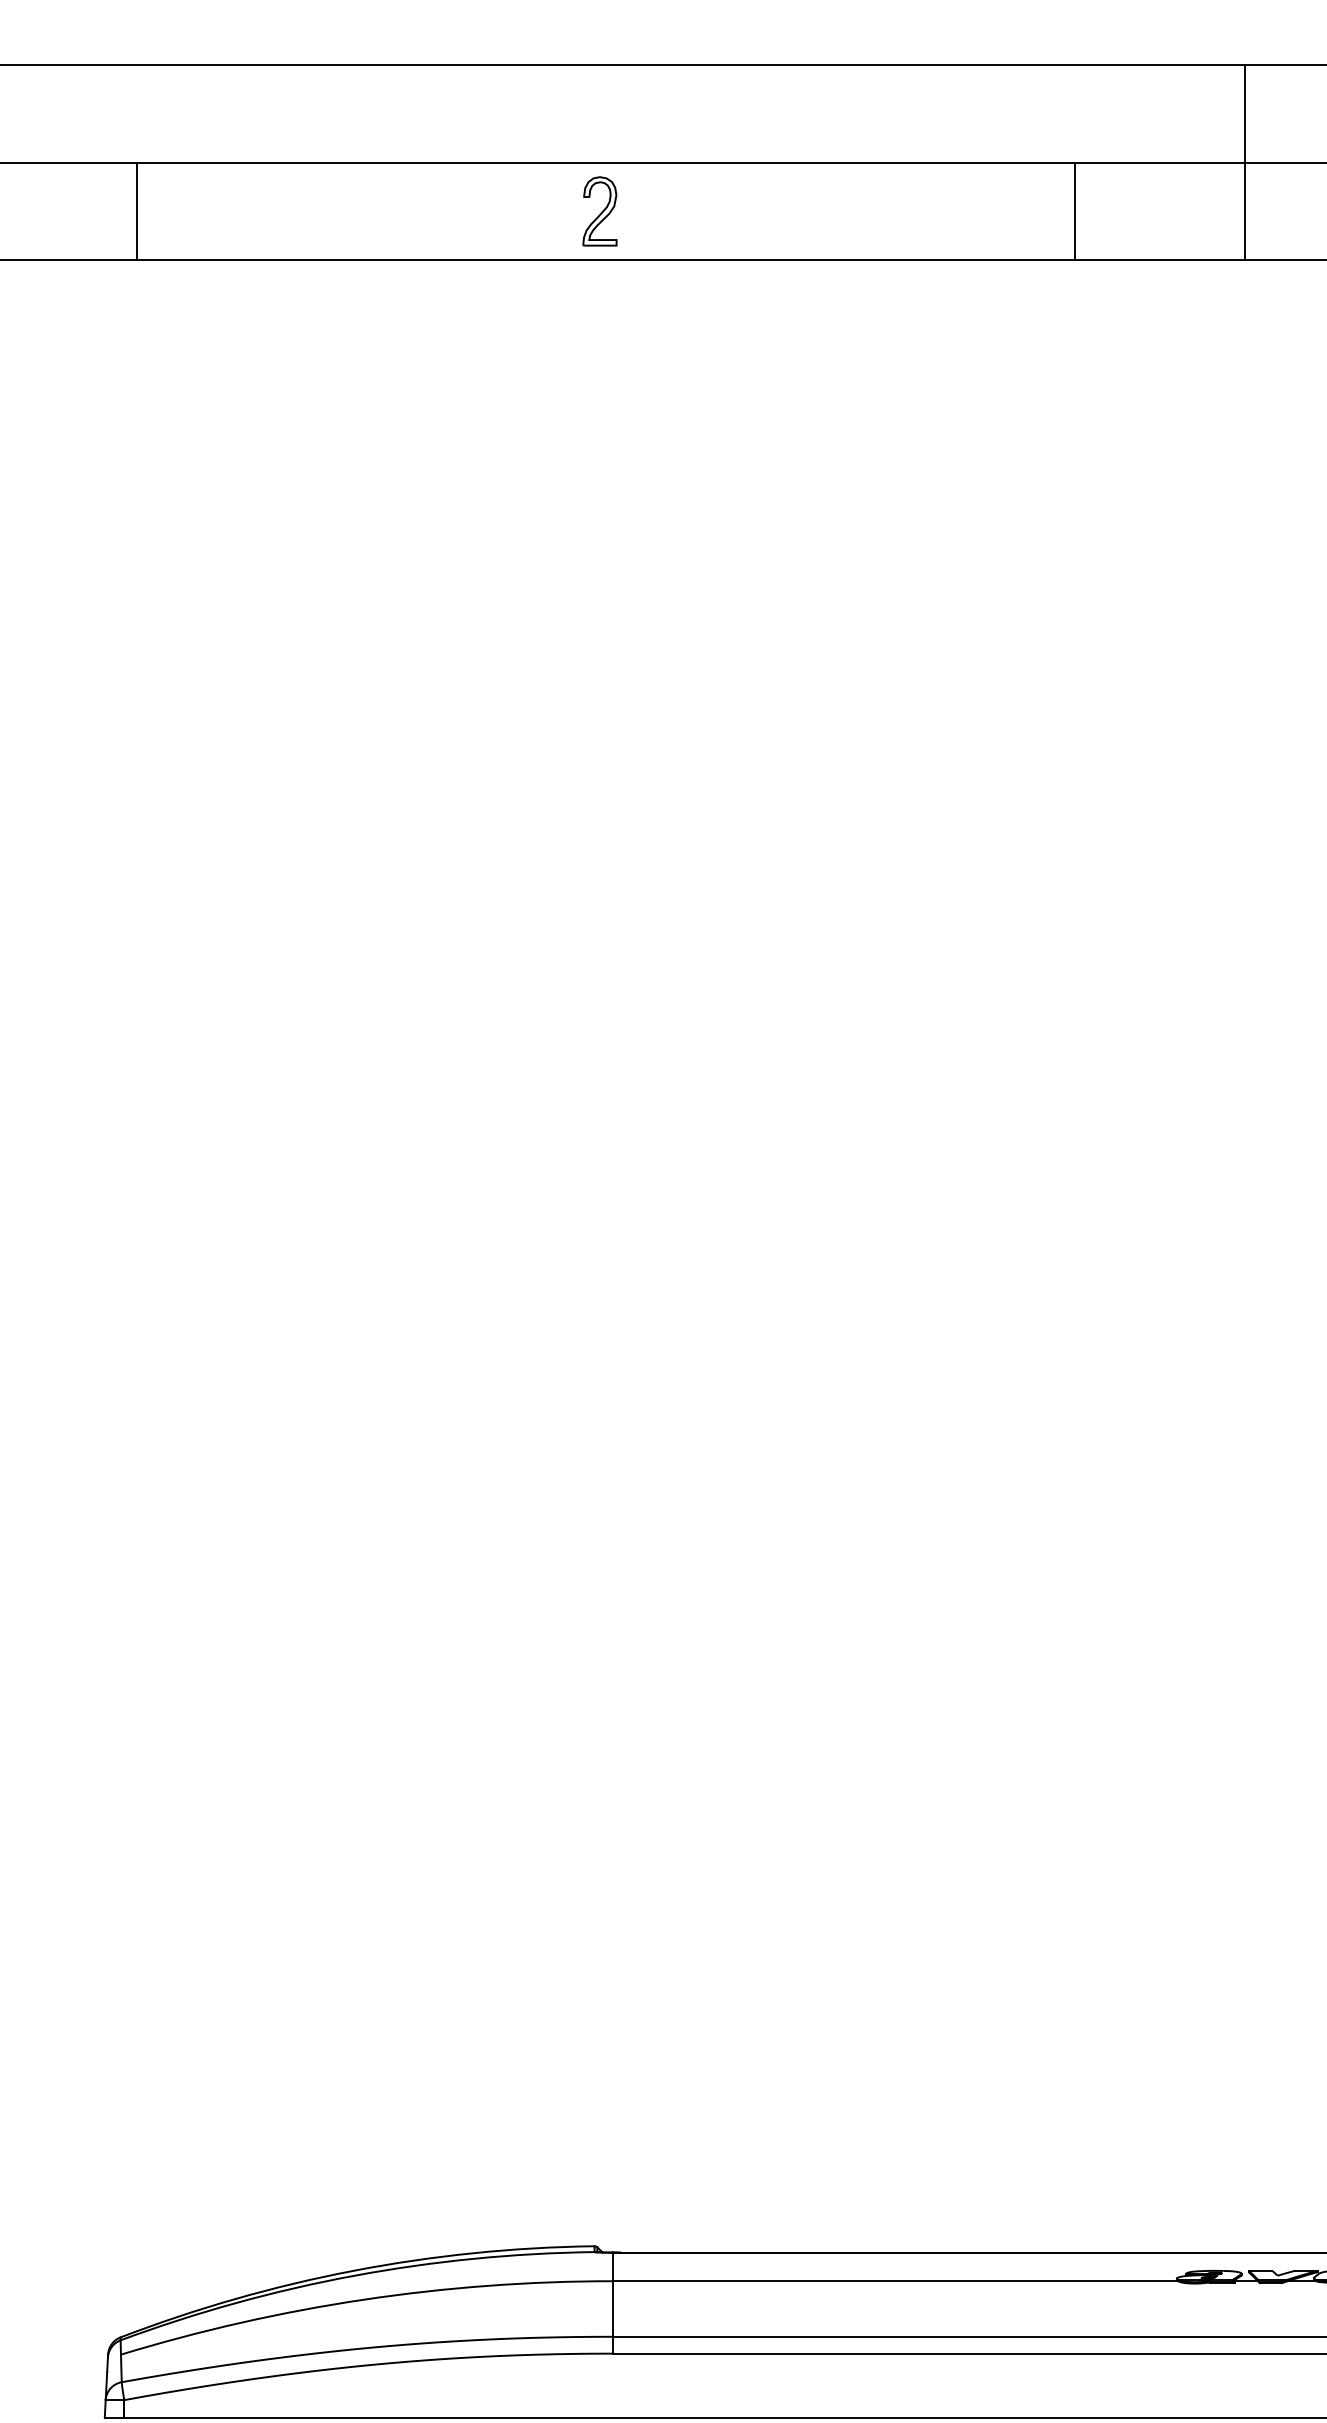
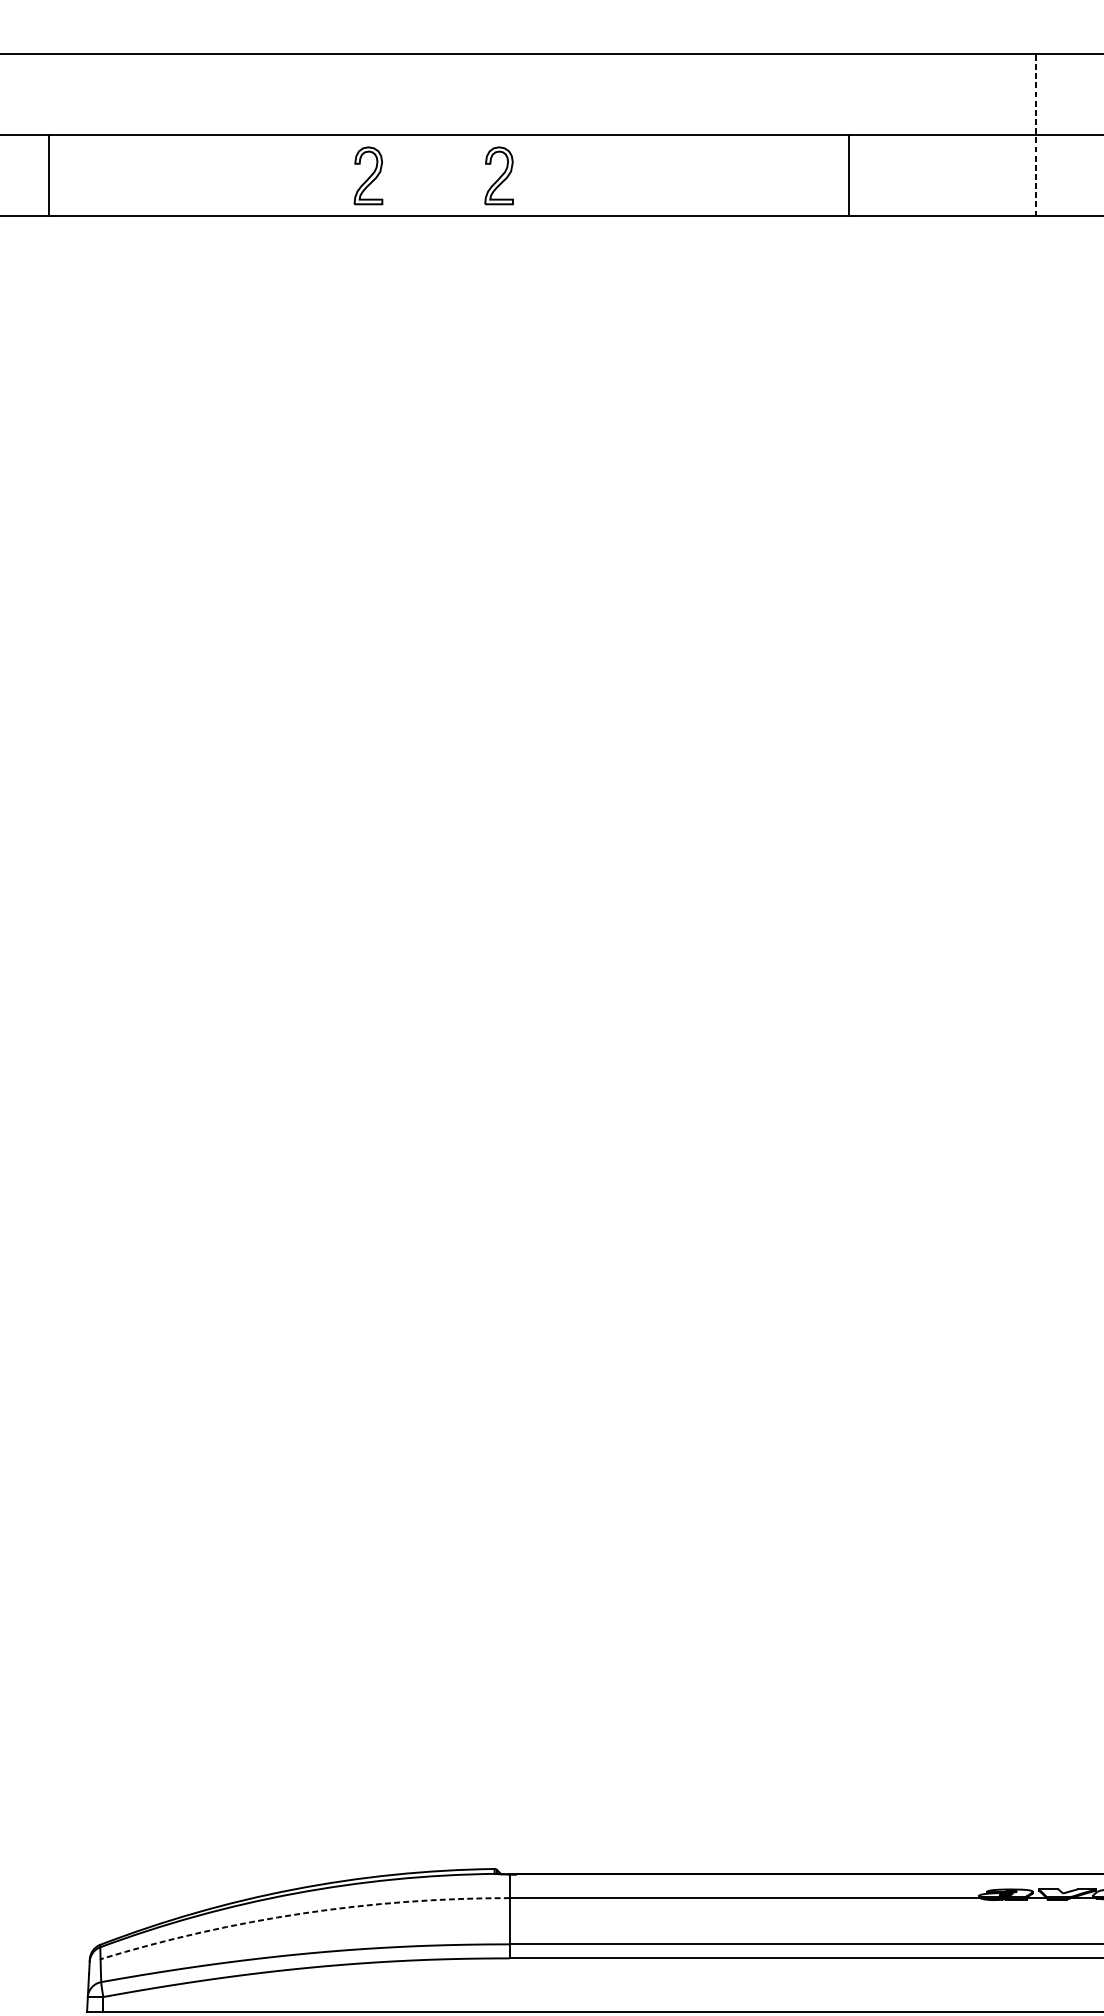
line: (1245, 162) -> (1036, 135), solid -> dashed
line: (136, 211) -> (49, 175), moved
part: (442, 211) -> (368, 175), added
line: (1074, 211) -> (849, 175), moved
arc: (364, 2299) -> (303, 1913), solid -> dashed

